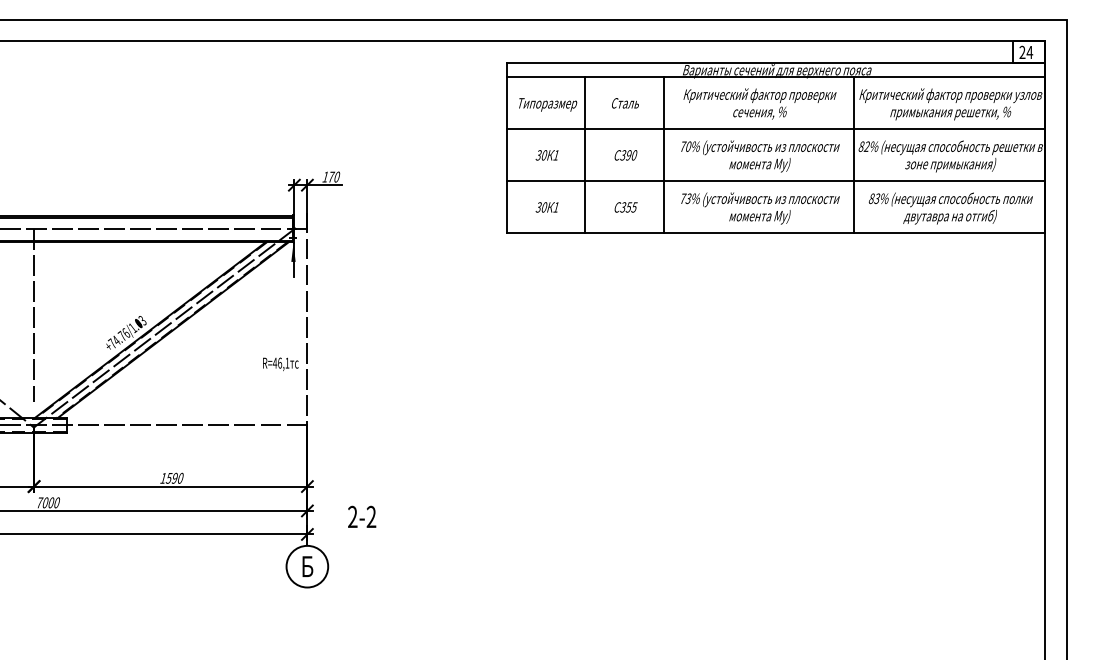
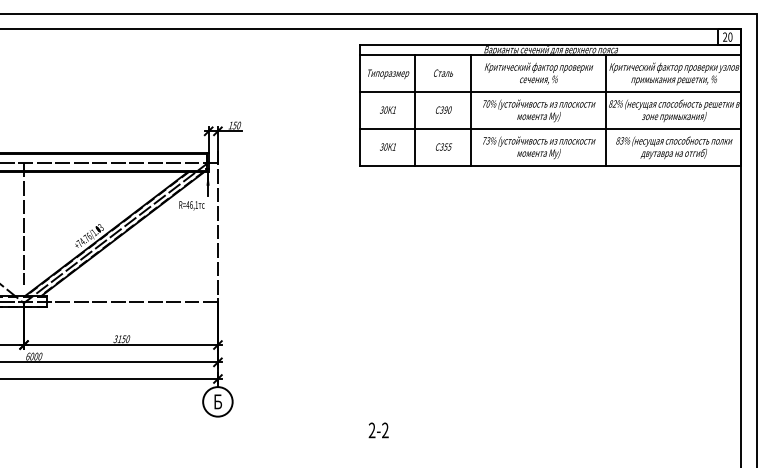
text: (1029, 52) -> (730, 37), 24 -> 20
text: (331, 176) -> (235, 125), 170 -> 150
text: (280, 364) -> (191, 205), moved
text: (169, 477) -> (120, 338), 1590 -> 3150
text: (40, 502) -> (28, 356), 7000 -> 6000
text: (362, 516) -> (379, 430), moved

